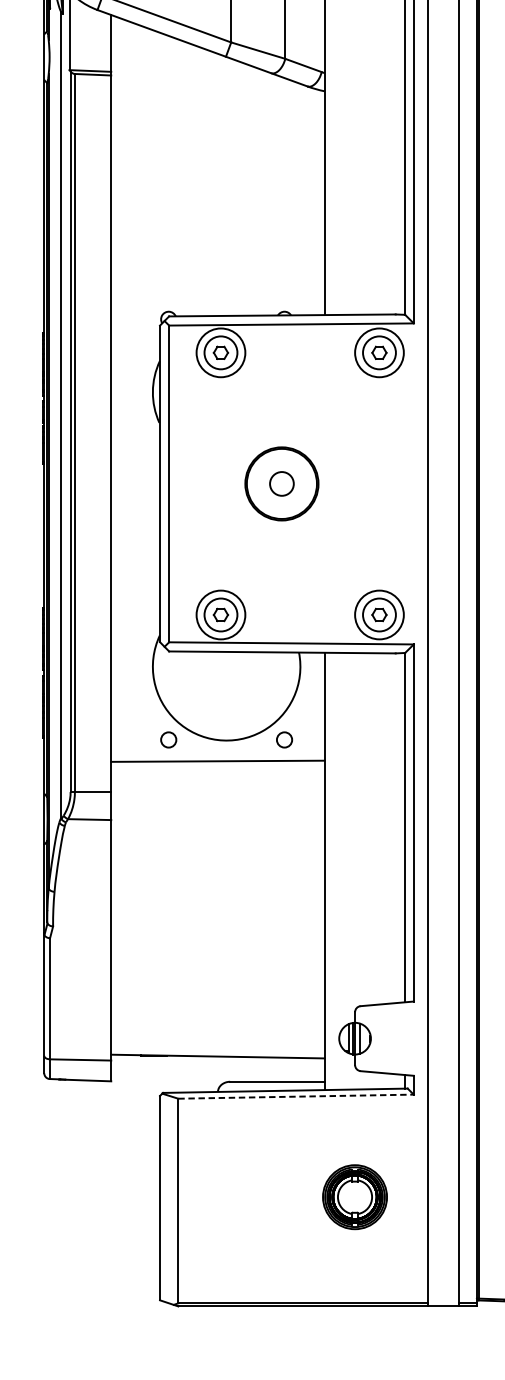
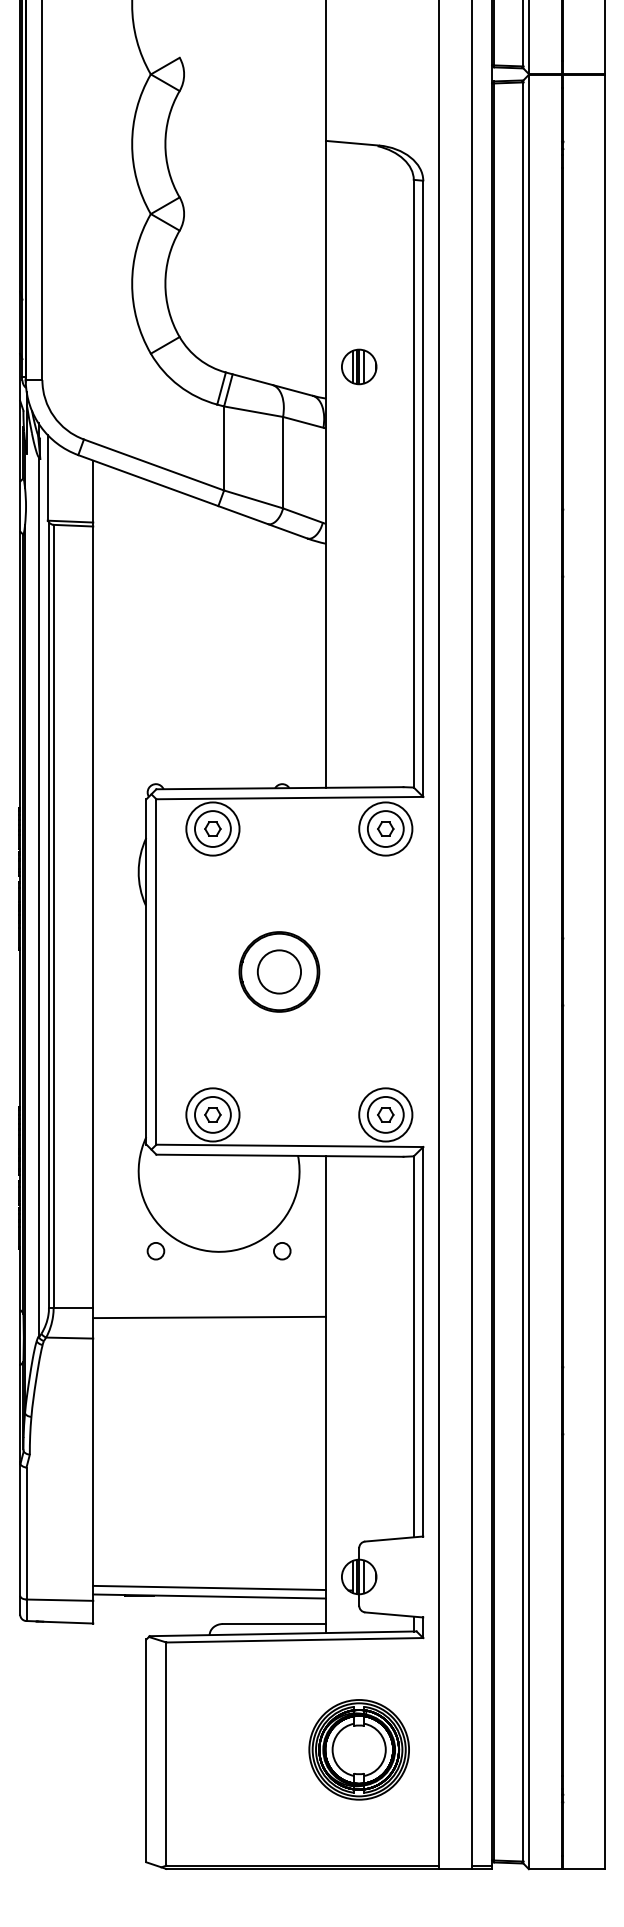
circle: (282, 483) -> (279, 971), size x1.67
line: (217, 761) -> (209, 1317), moved
line: (217, 1048) -> (209, 1587), added
line: (296, 1096) -> (295, 1640), dashed -> solid
part: (354, 1196) -> (358, 1749), size x1.43

